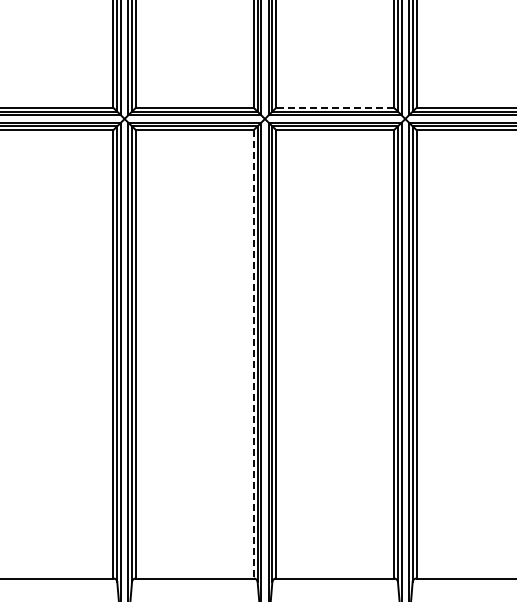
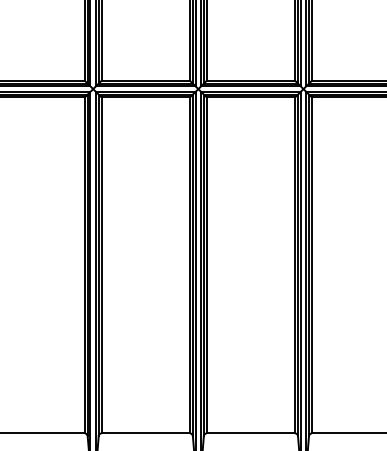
line: (335, 107) -> (251, 80), dashed -> solid
line: (253, 354) -> (189, 265), dashed -> solid

